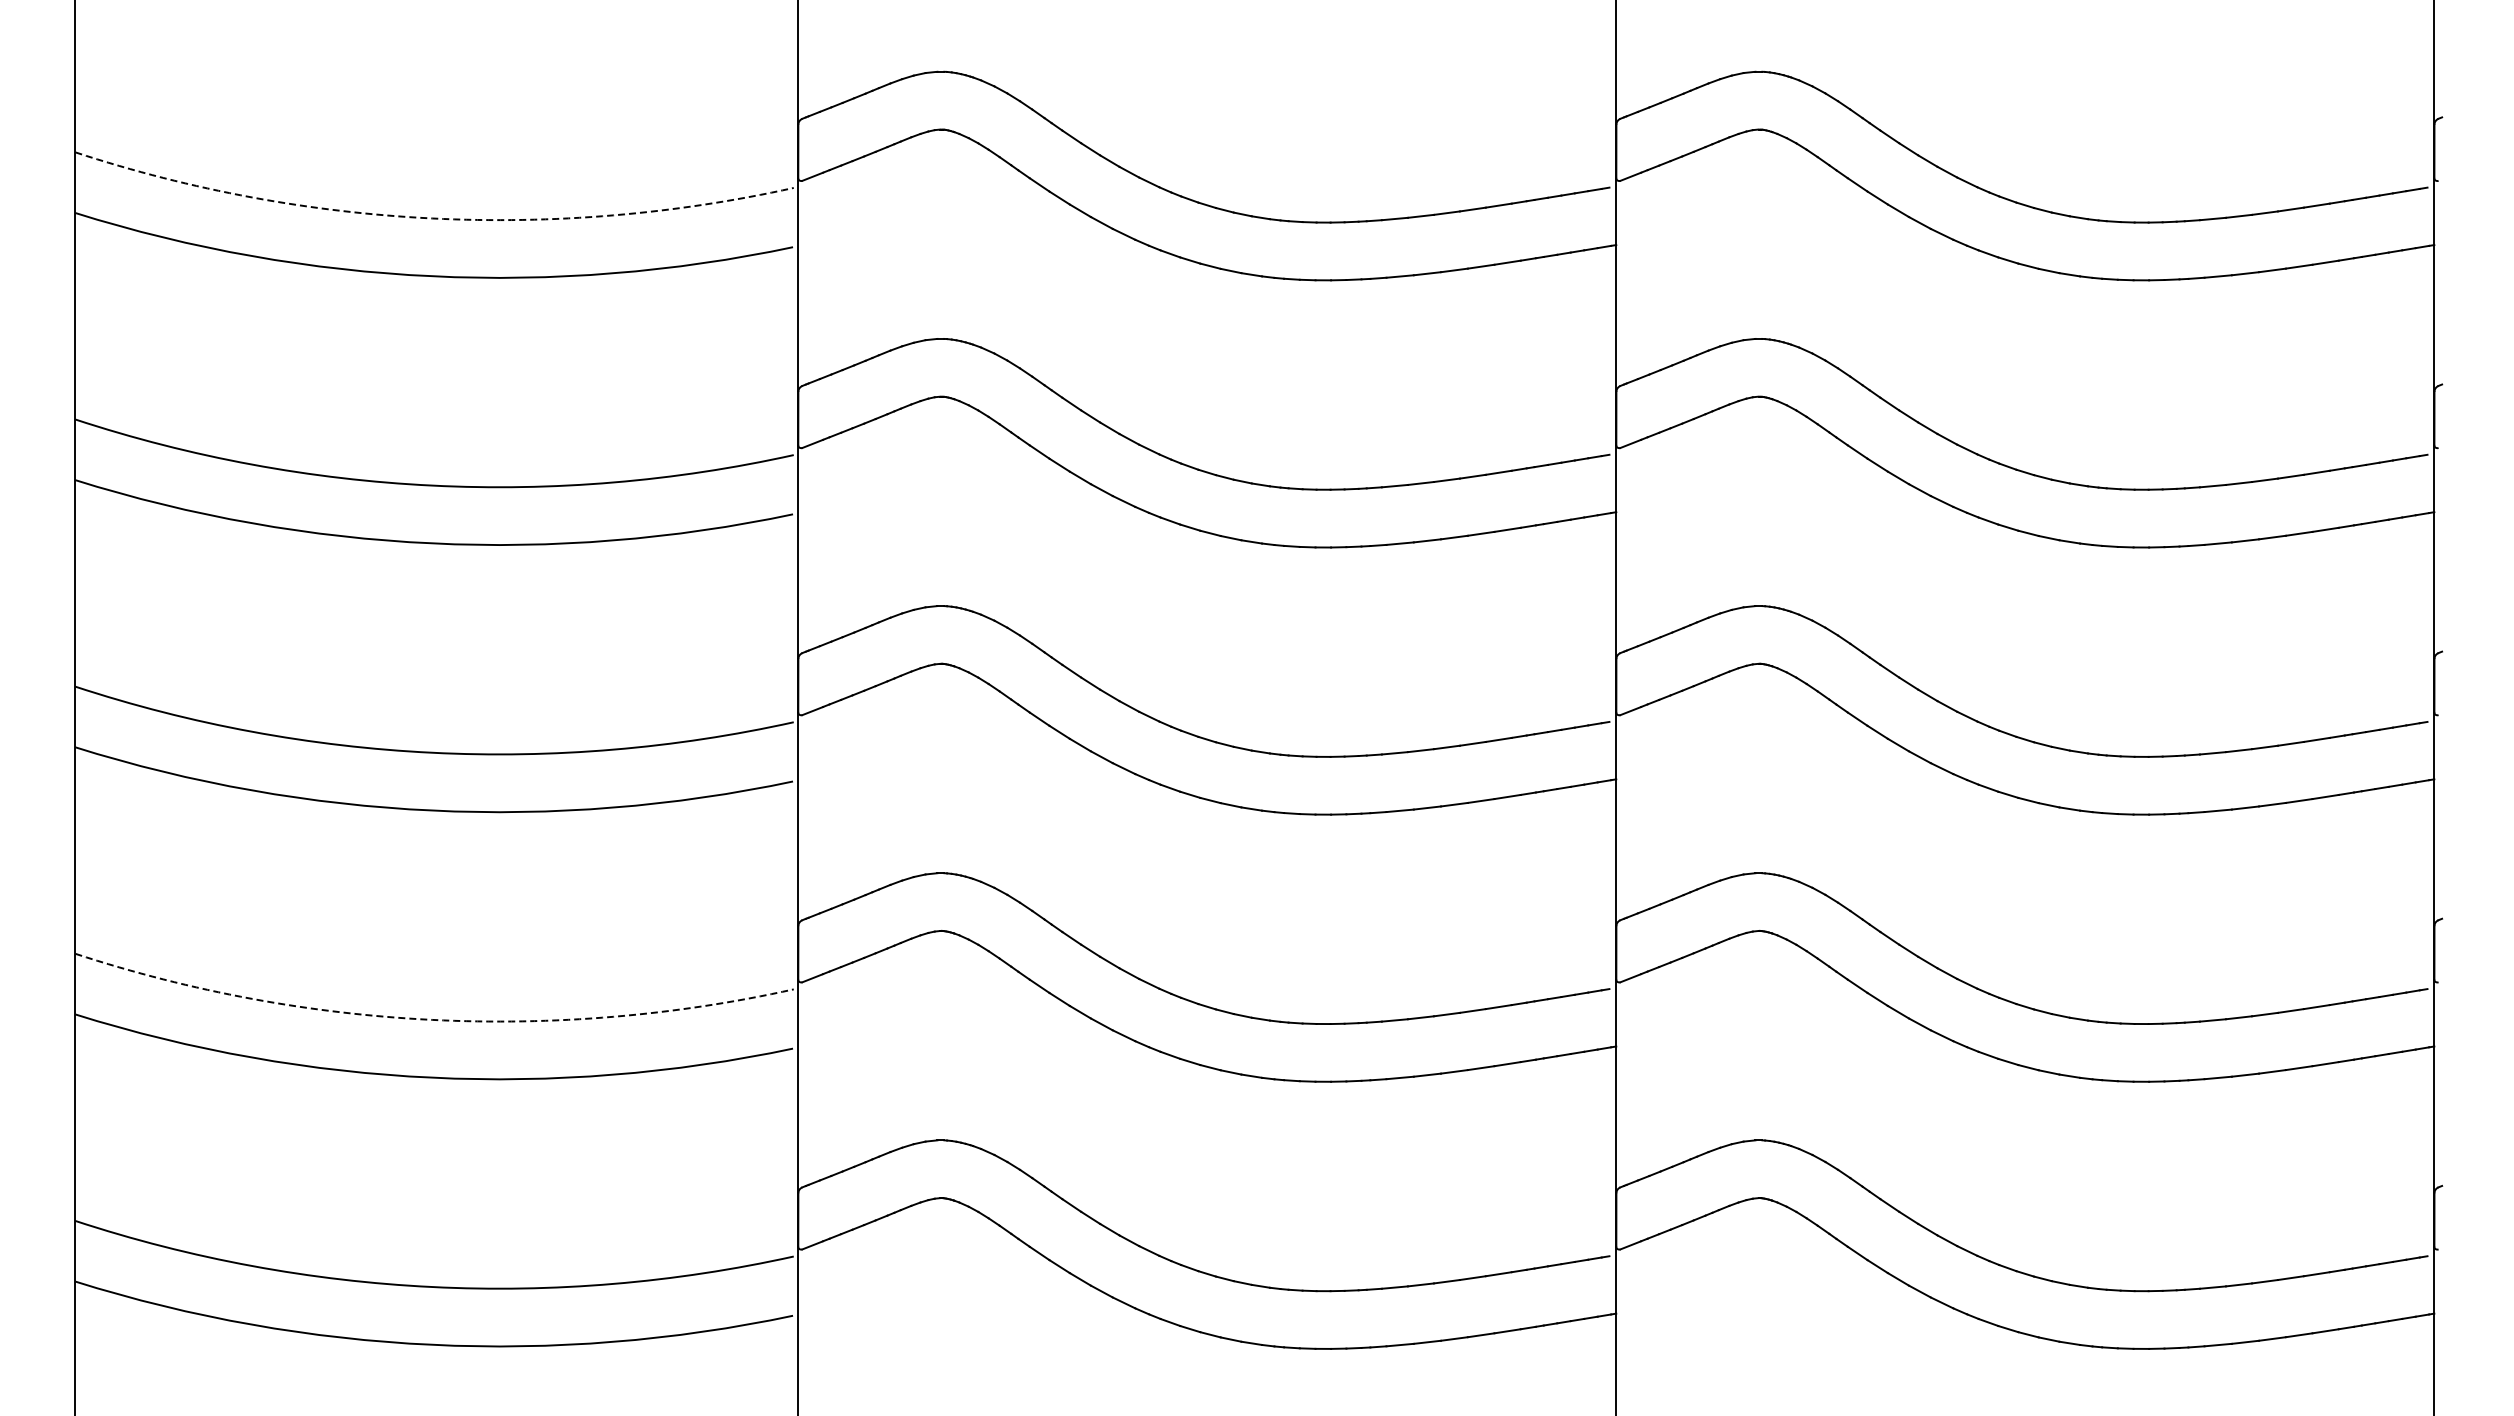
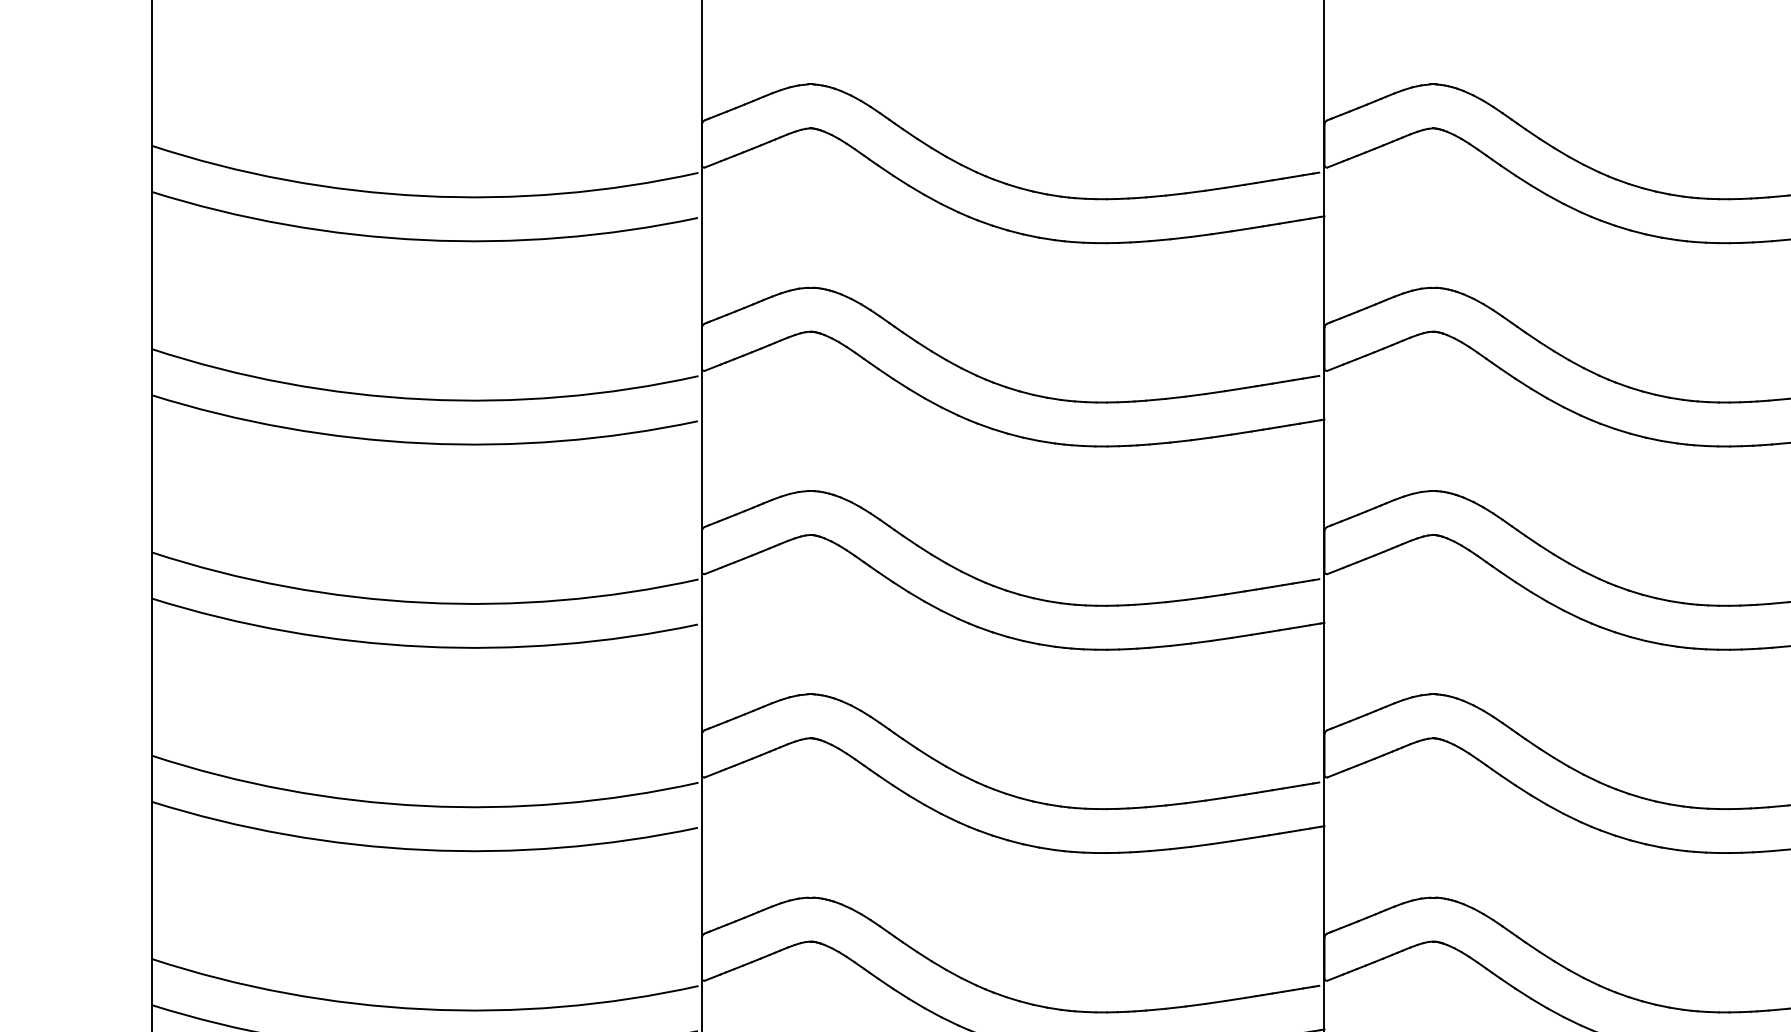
arc: (432, 218) -> (423, 196), dashed -> solid
arc: (432, 1019) -> (423, 805), dashed -> solid

